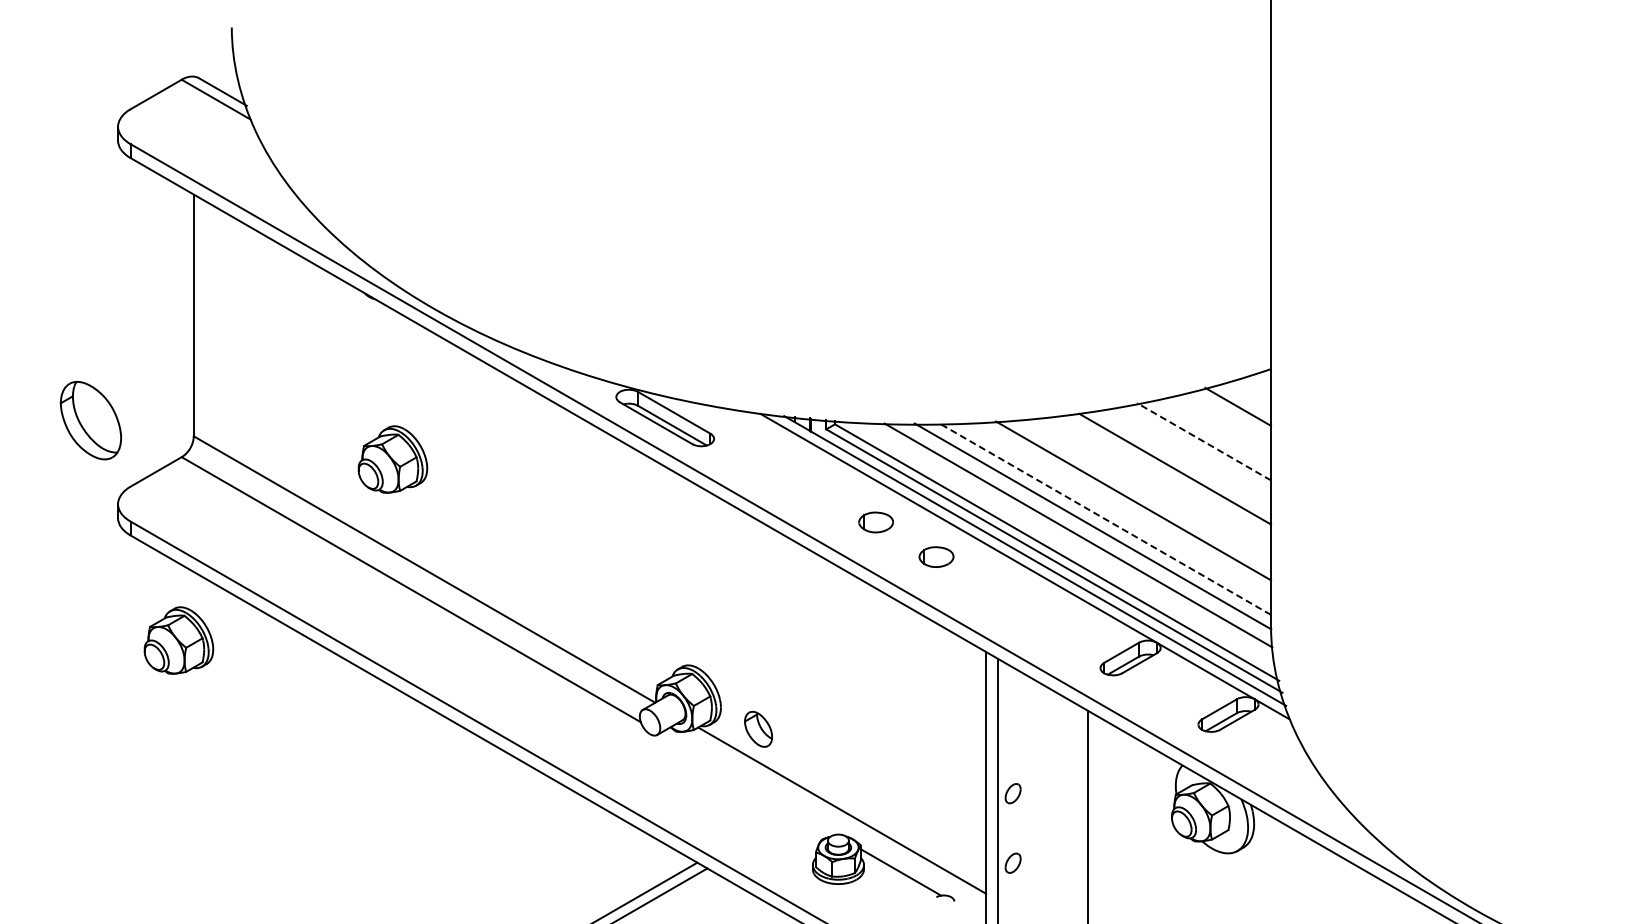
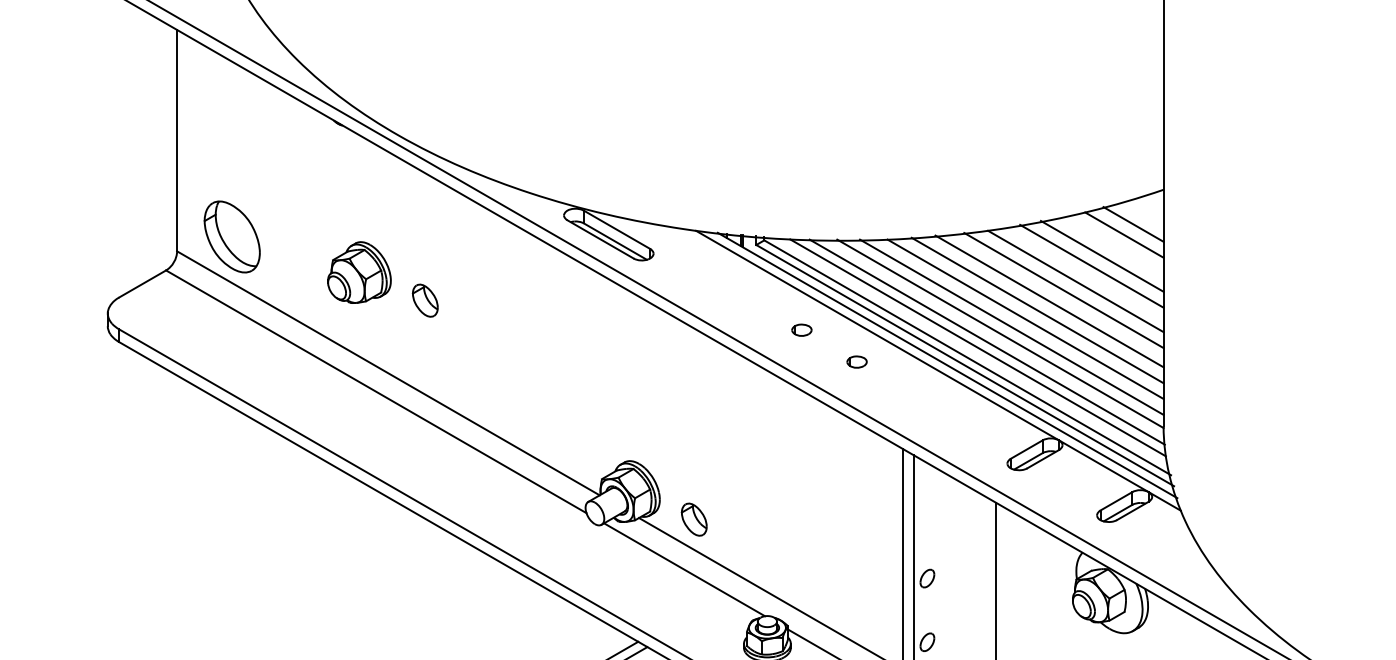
line: (1228, 418) -> (1124, 235), added
part: (90, 420) -> (231, 236), moved
line: (1203, 441) -> (1101, 256), dashed -> solid
line: (1192, 452) -> (1091, 266), added
line: (1162, 478) -> (1064, 289), added
part: (464, 489) -> (425, 300), added
line: (1146, 490) -> (1049, 300), added
line: (1120, 510) -> (1025, 319), added
line: (1104, 518) -> (1011, 326), dashed -> solid
part: (875, 522) -> (801, 330), size x0.62
line: (1068, 541) -> (978, 347), added
part: (935, 557) -> (856, 362), size x0.62
part: (178, 640) -> (163, 438), removed
line: (747, 783) -> (684, 569), added

